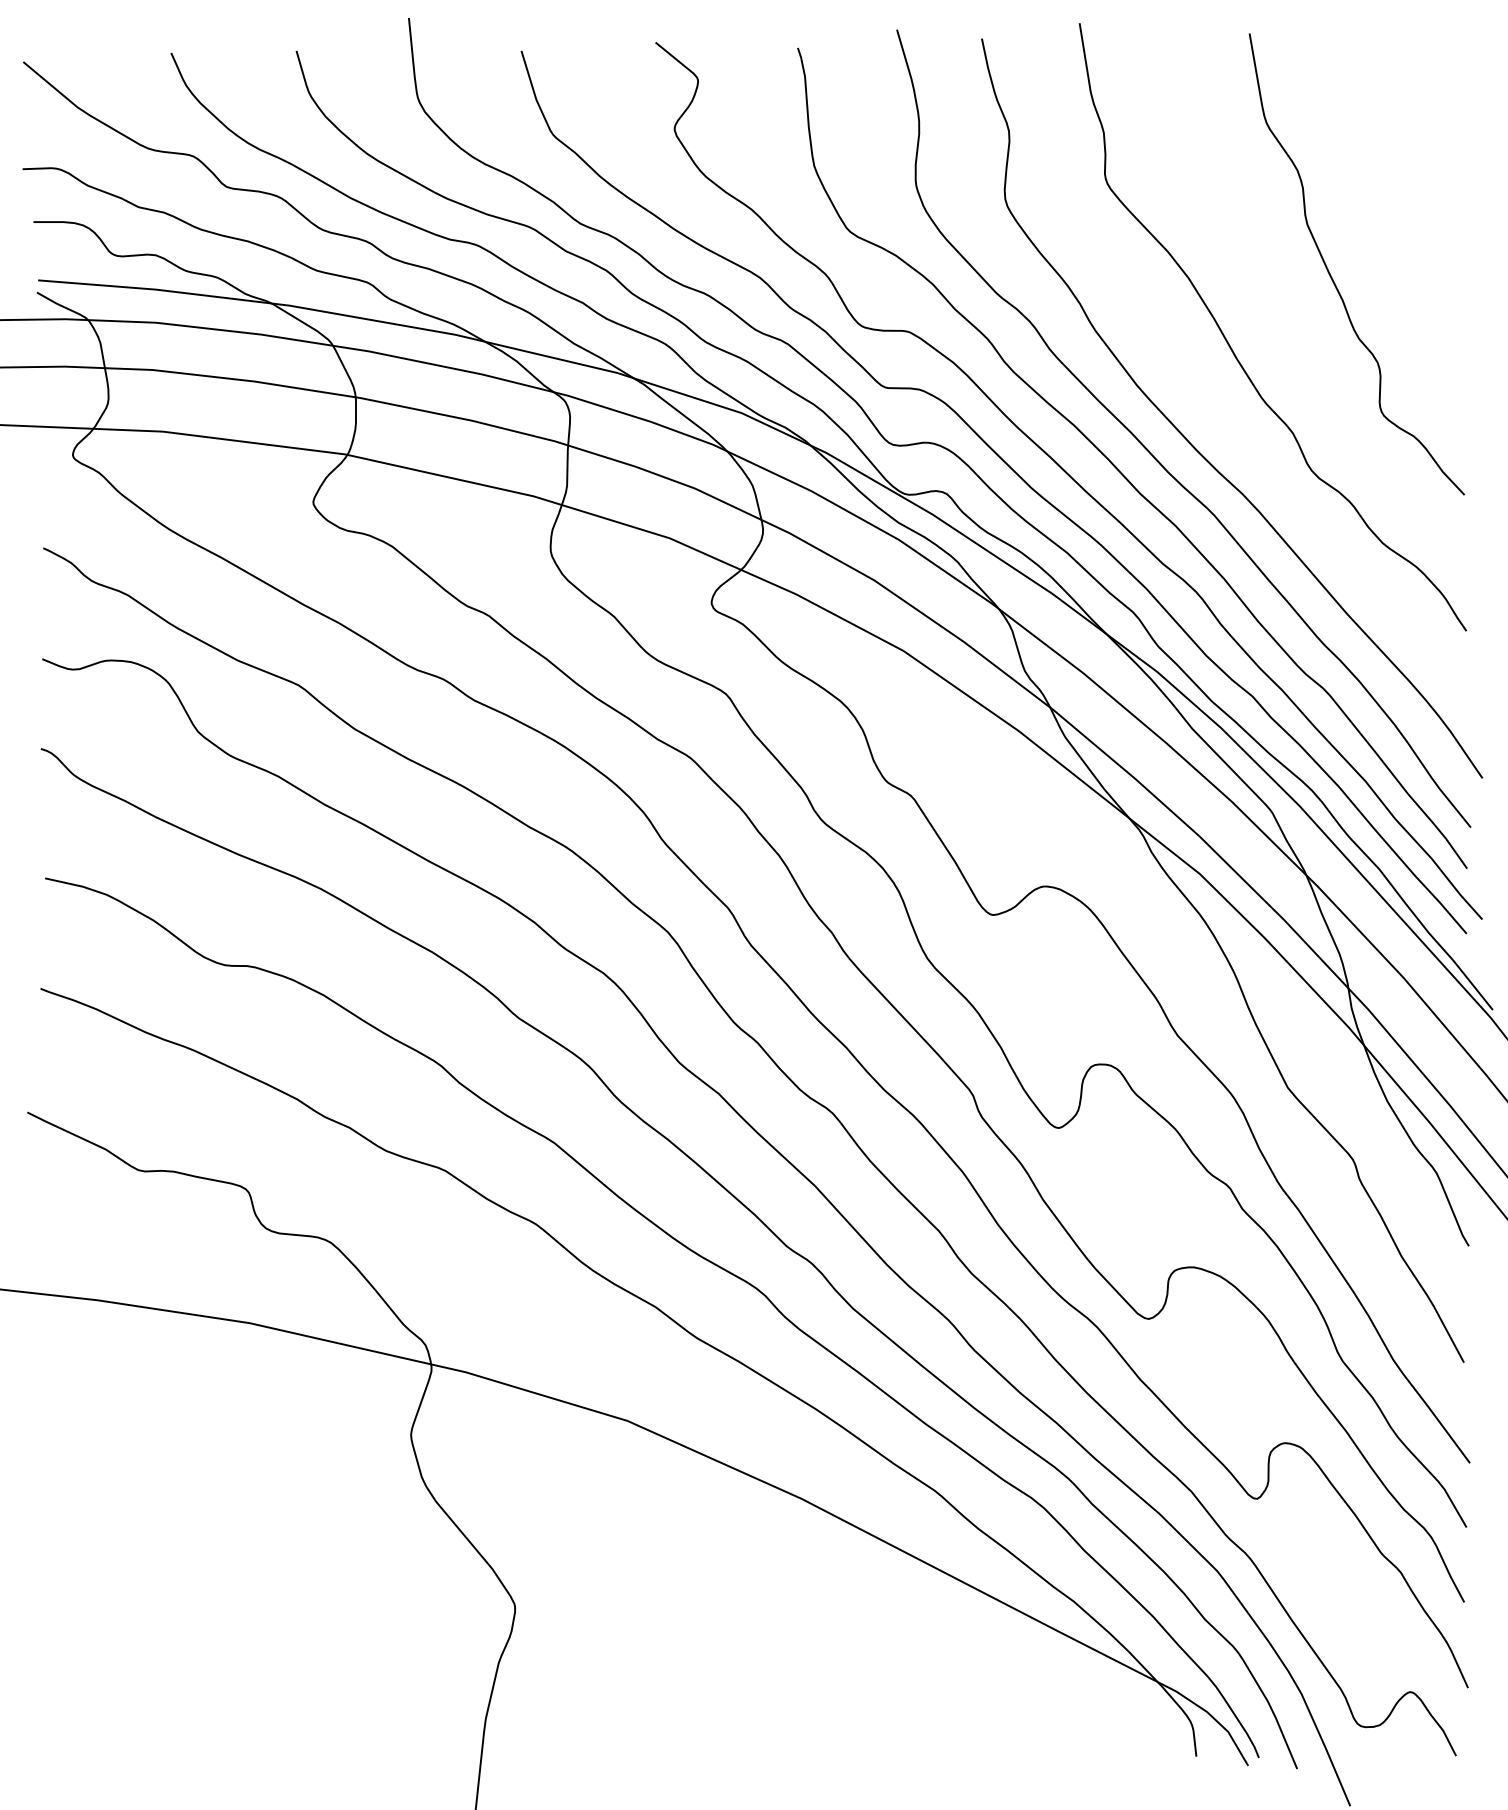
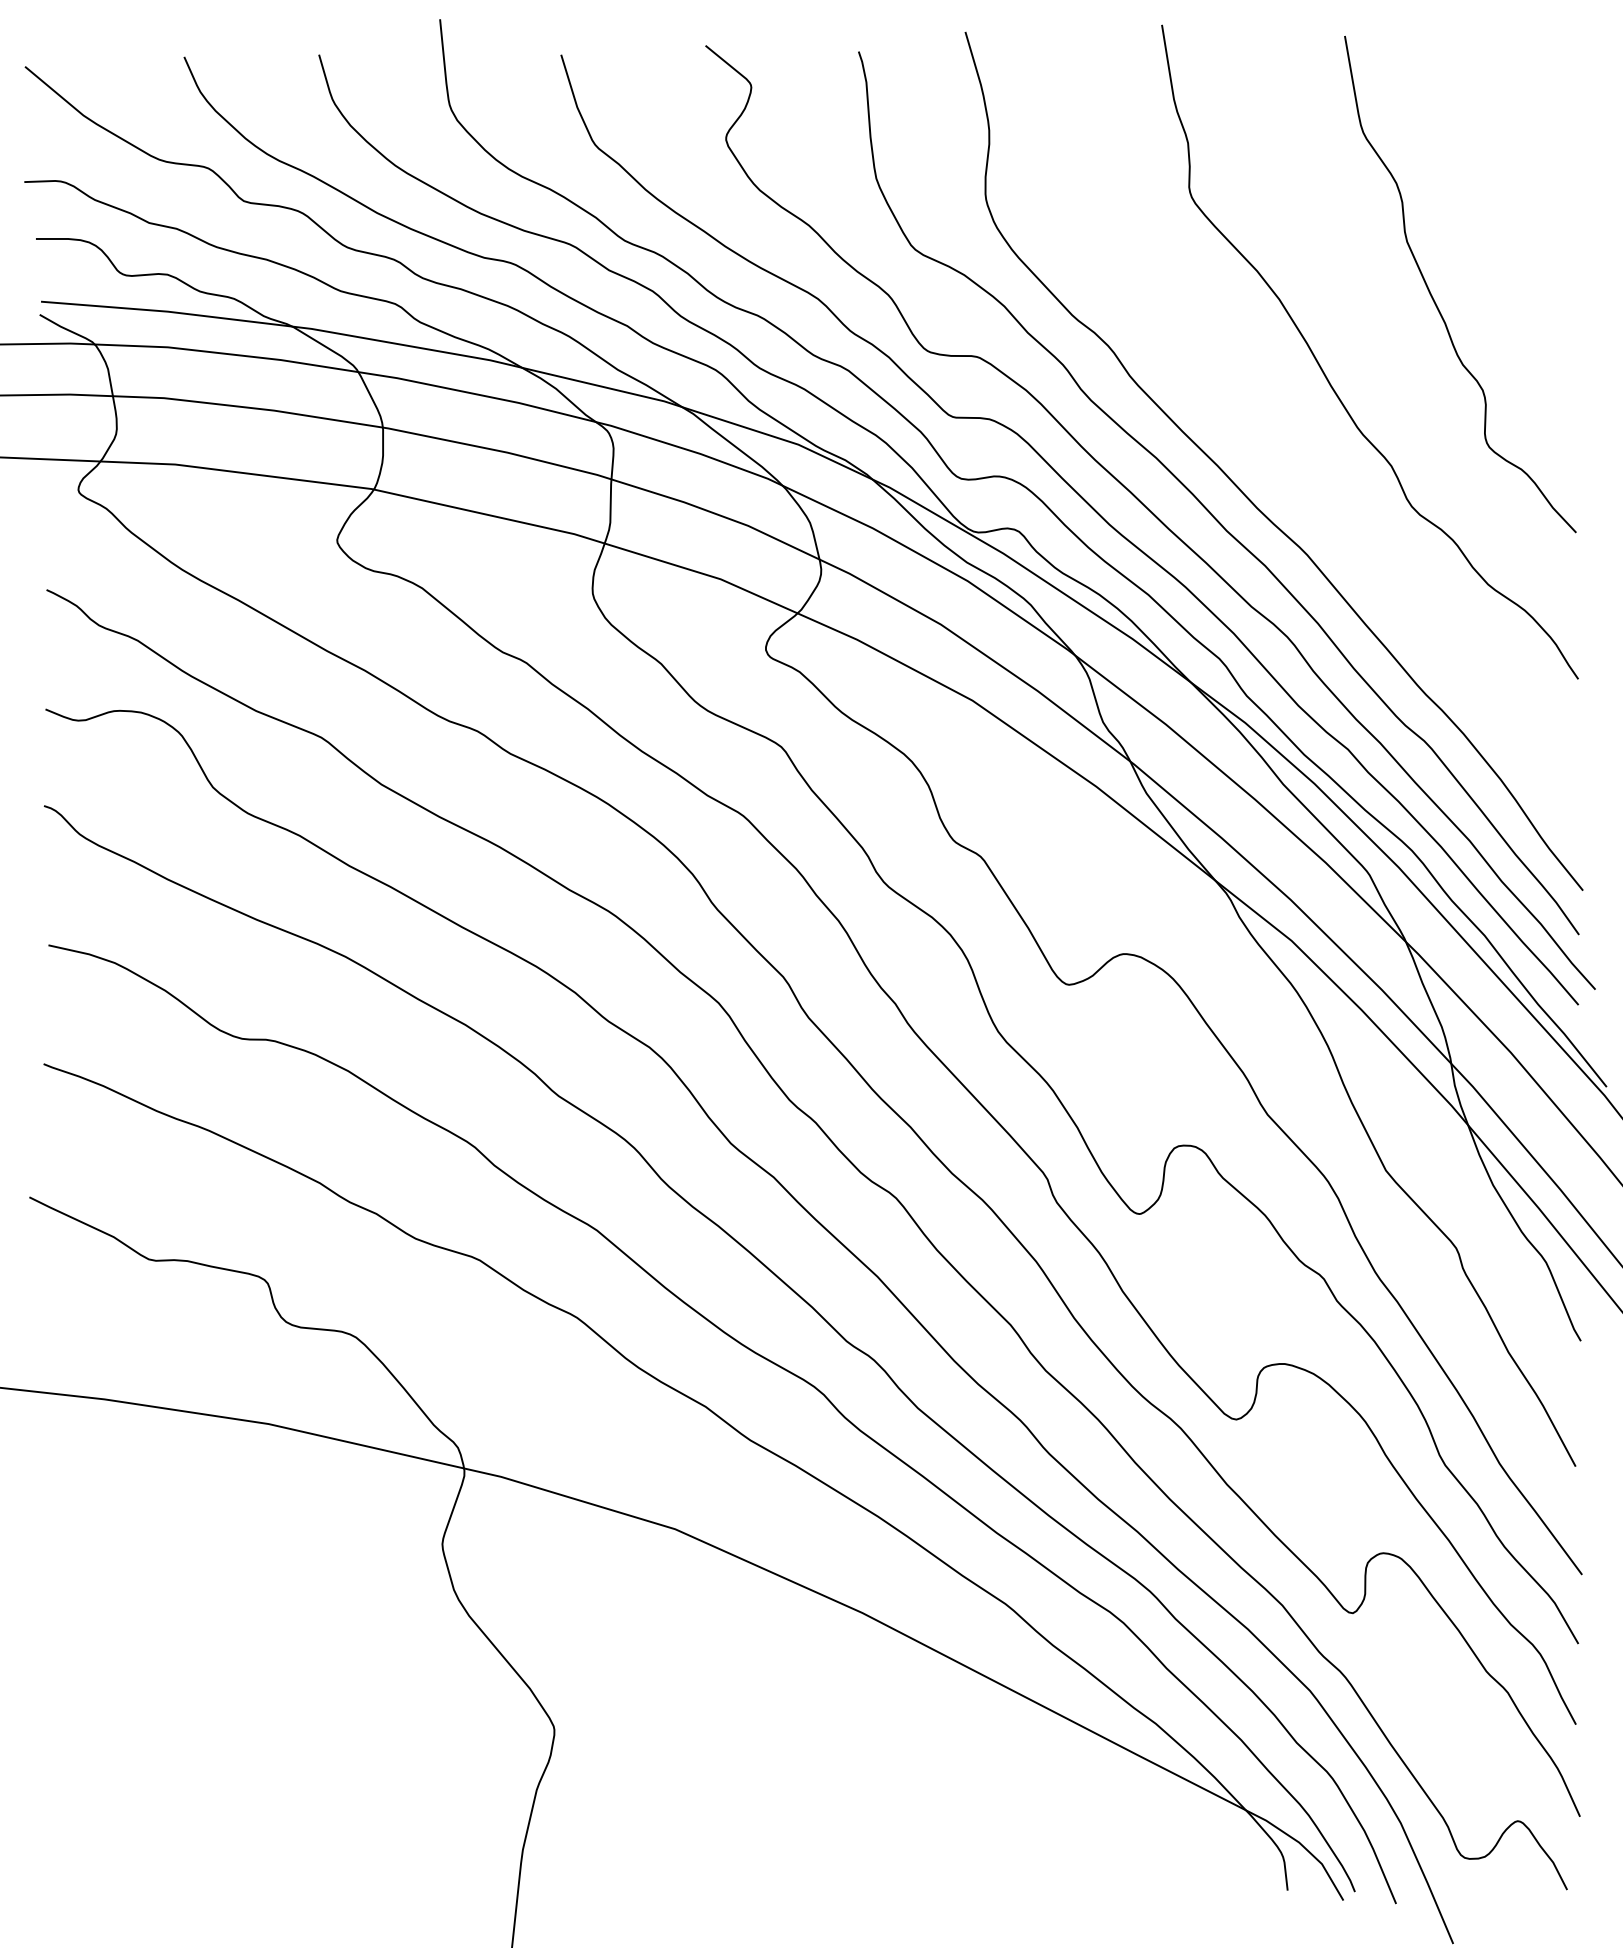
curve: (1194, 446) -> (1285, 480), removed

